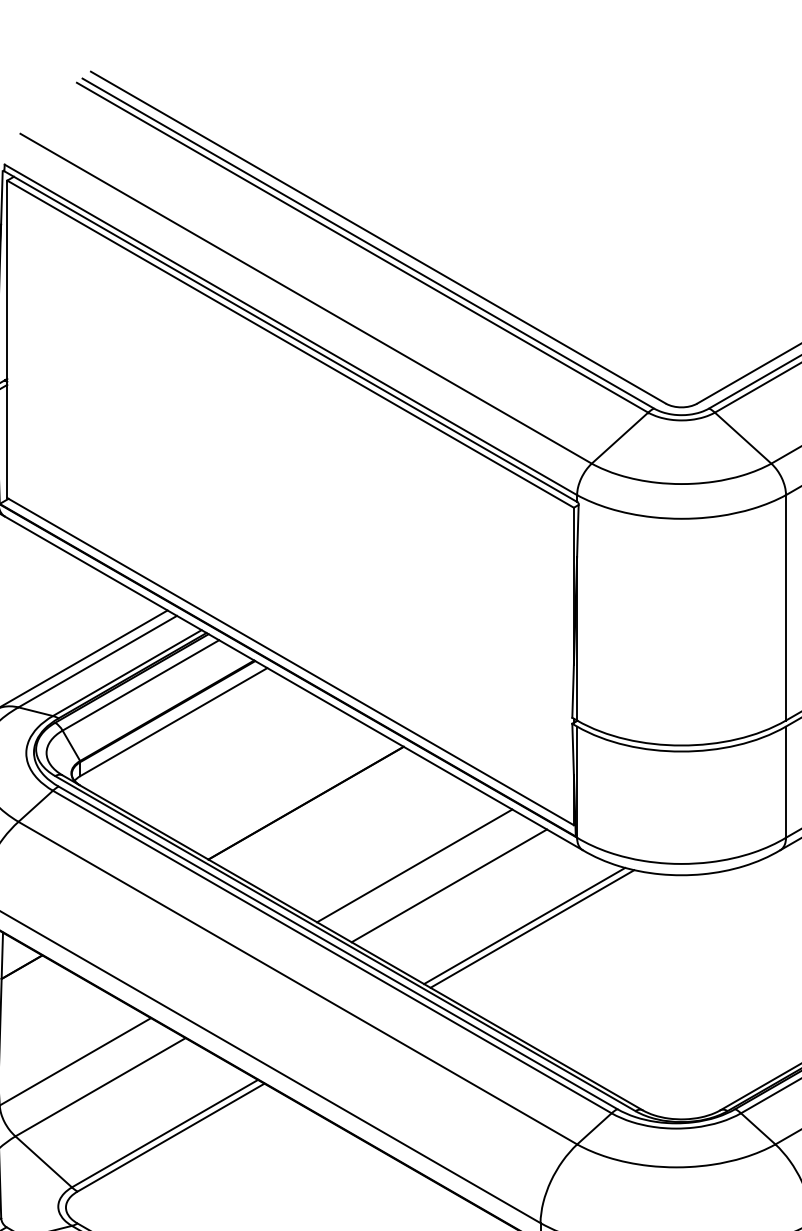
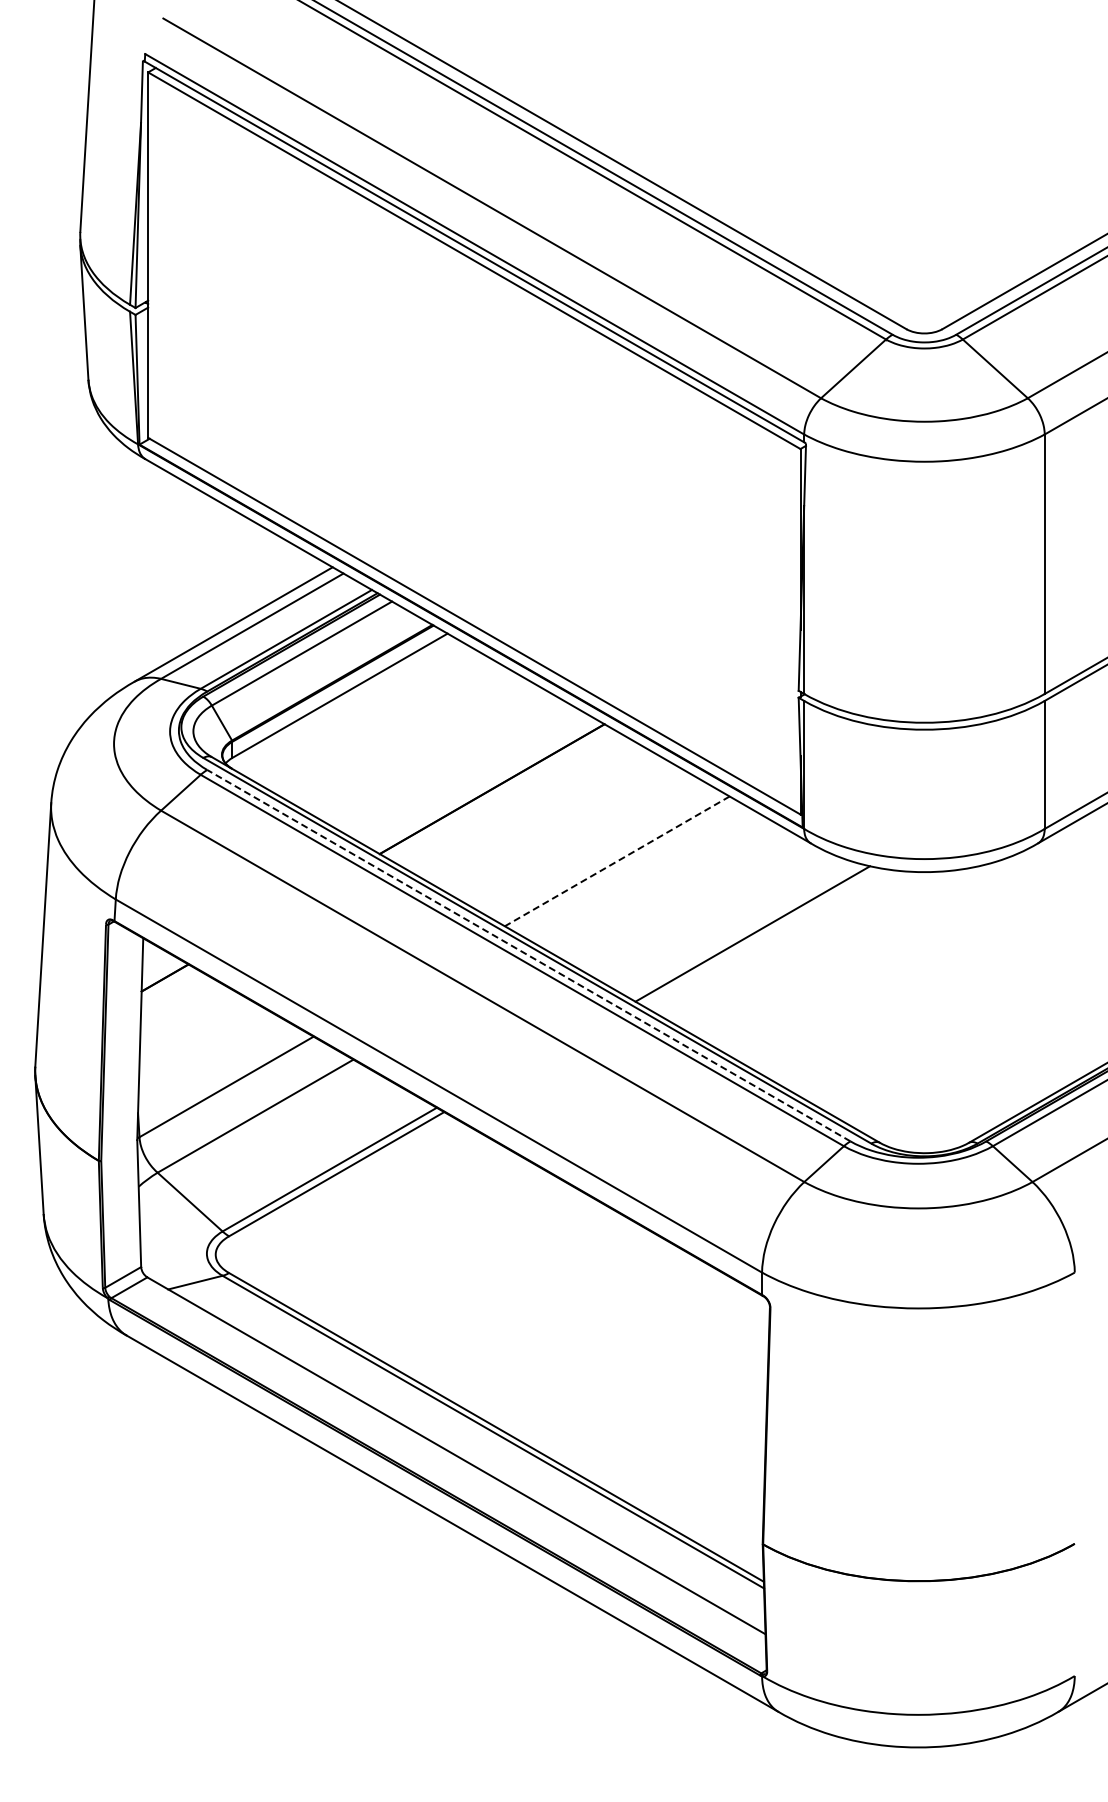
line: (414, 866) -> (617, 861), solid -> dashed
line: (448, 885) -> (656, 884), removed
line: (524, 925) -> (743, 930), removed
line: (337, 947) -> (528, 955), solid -> dashed

